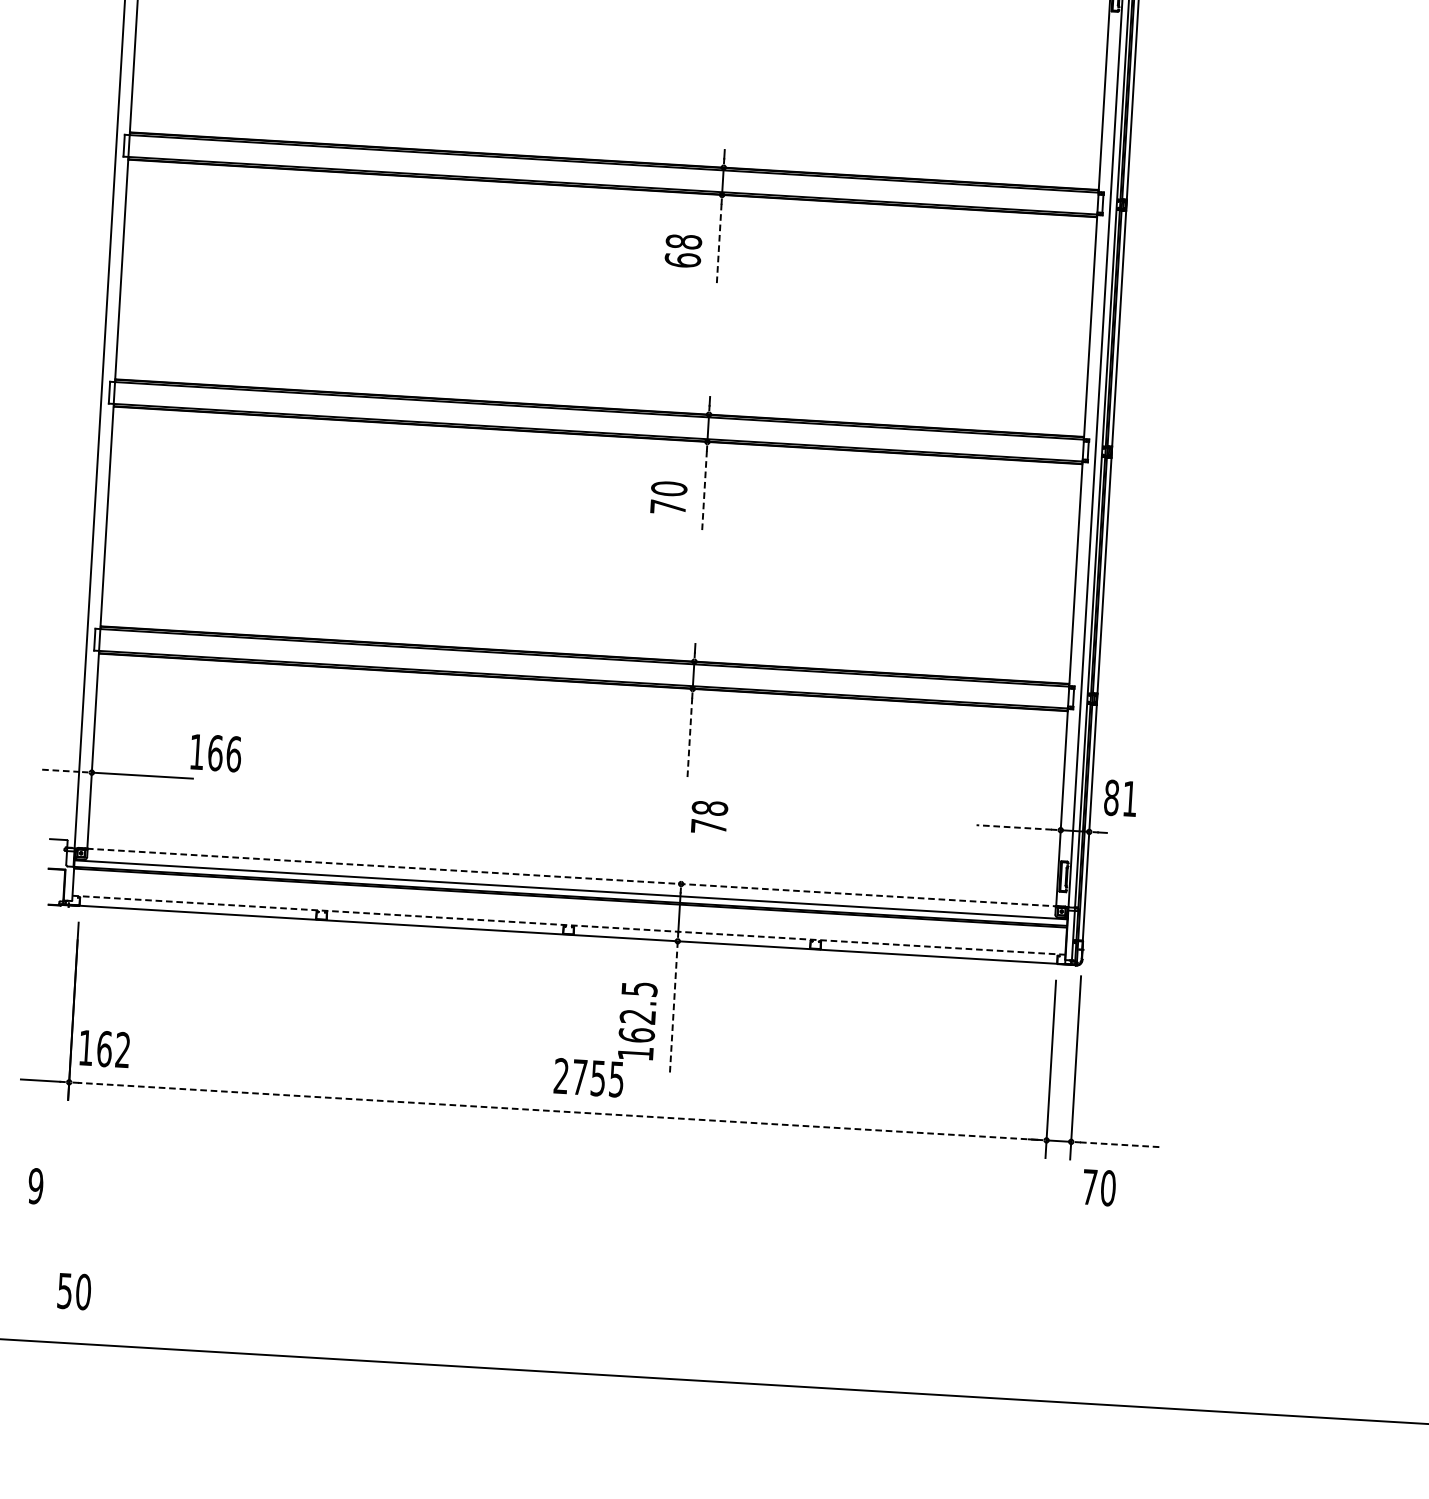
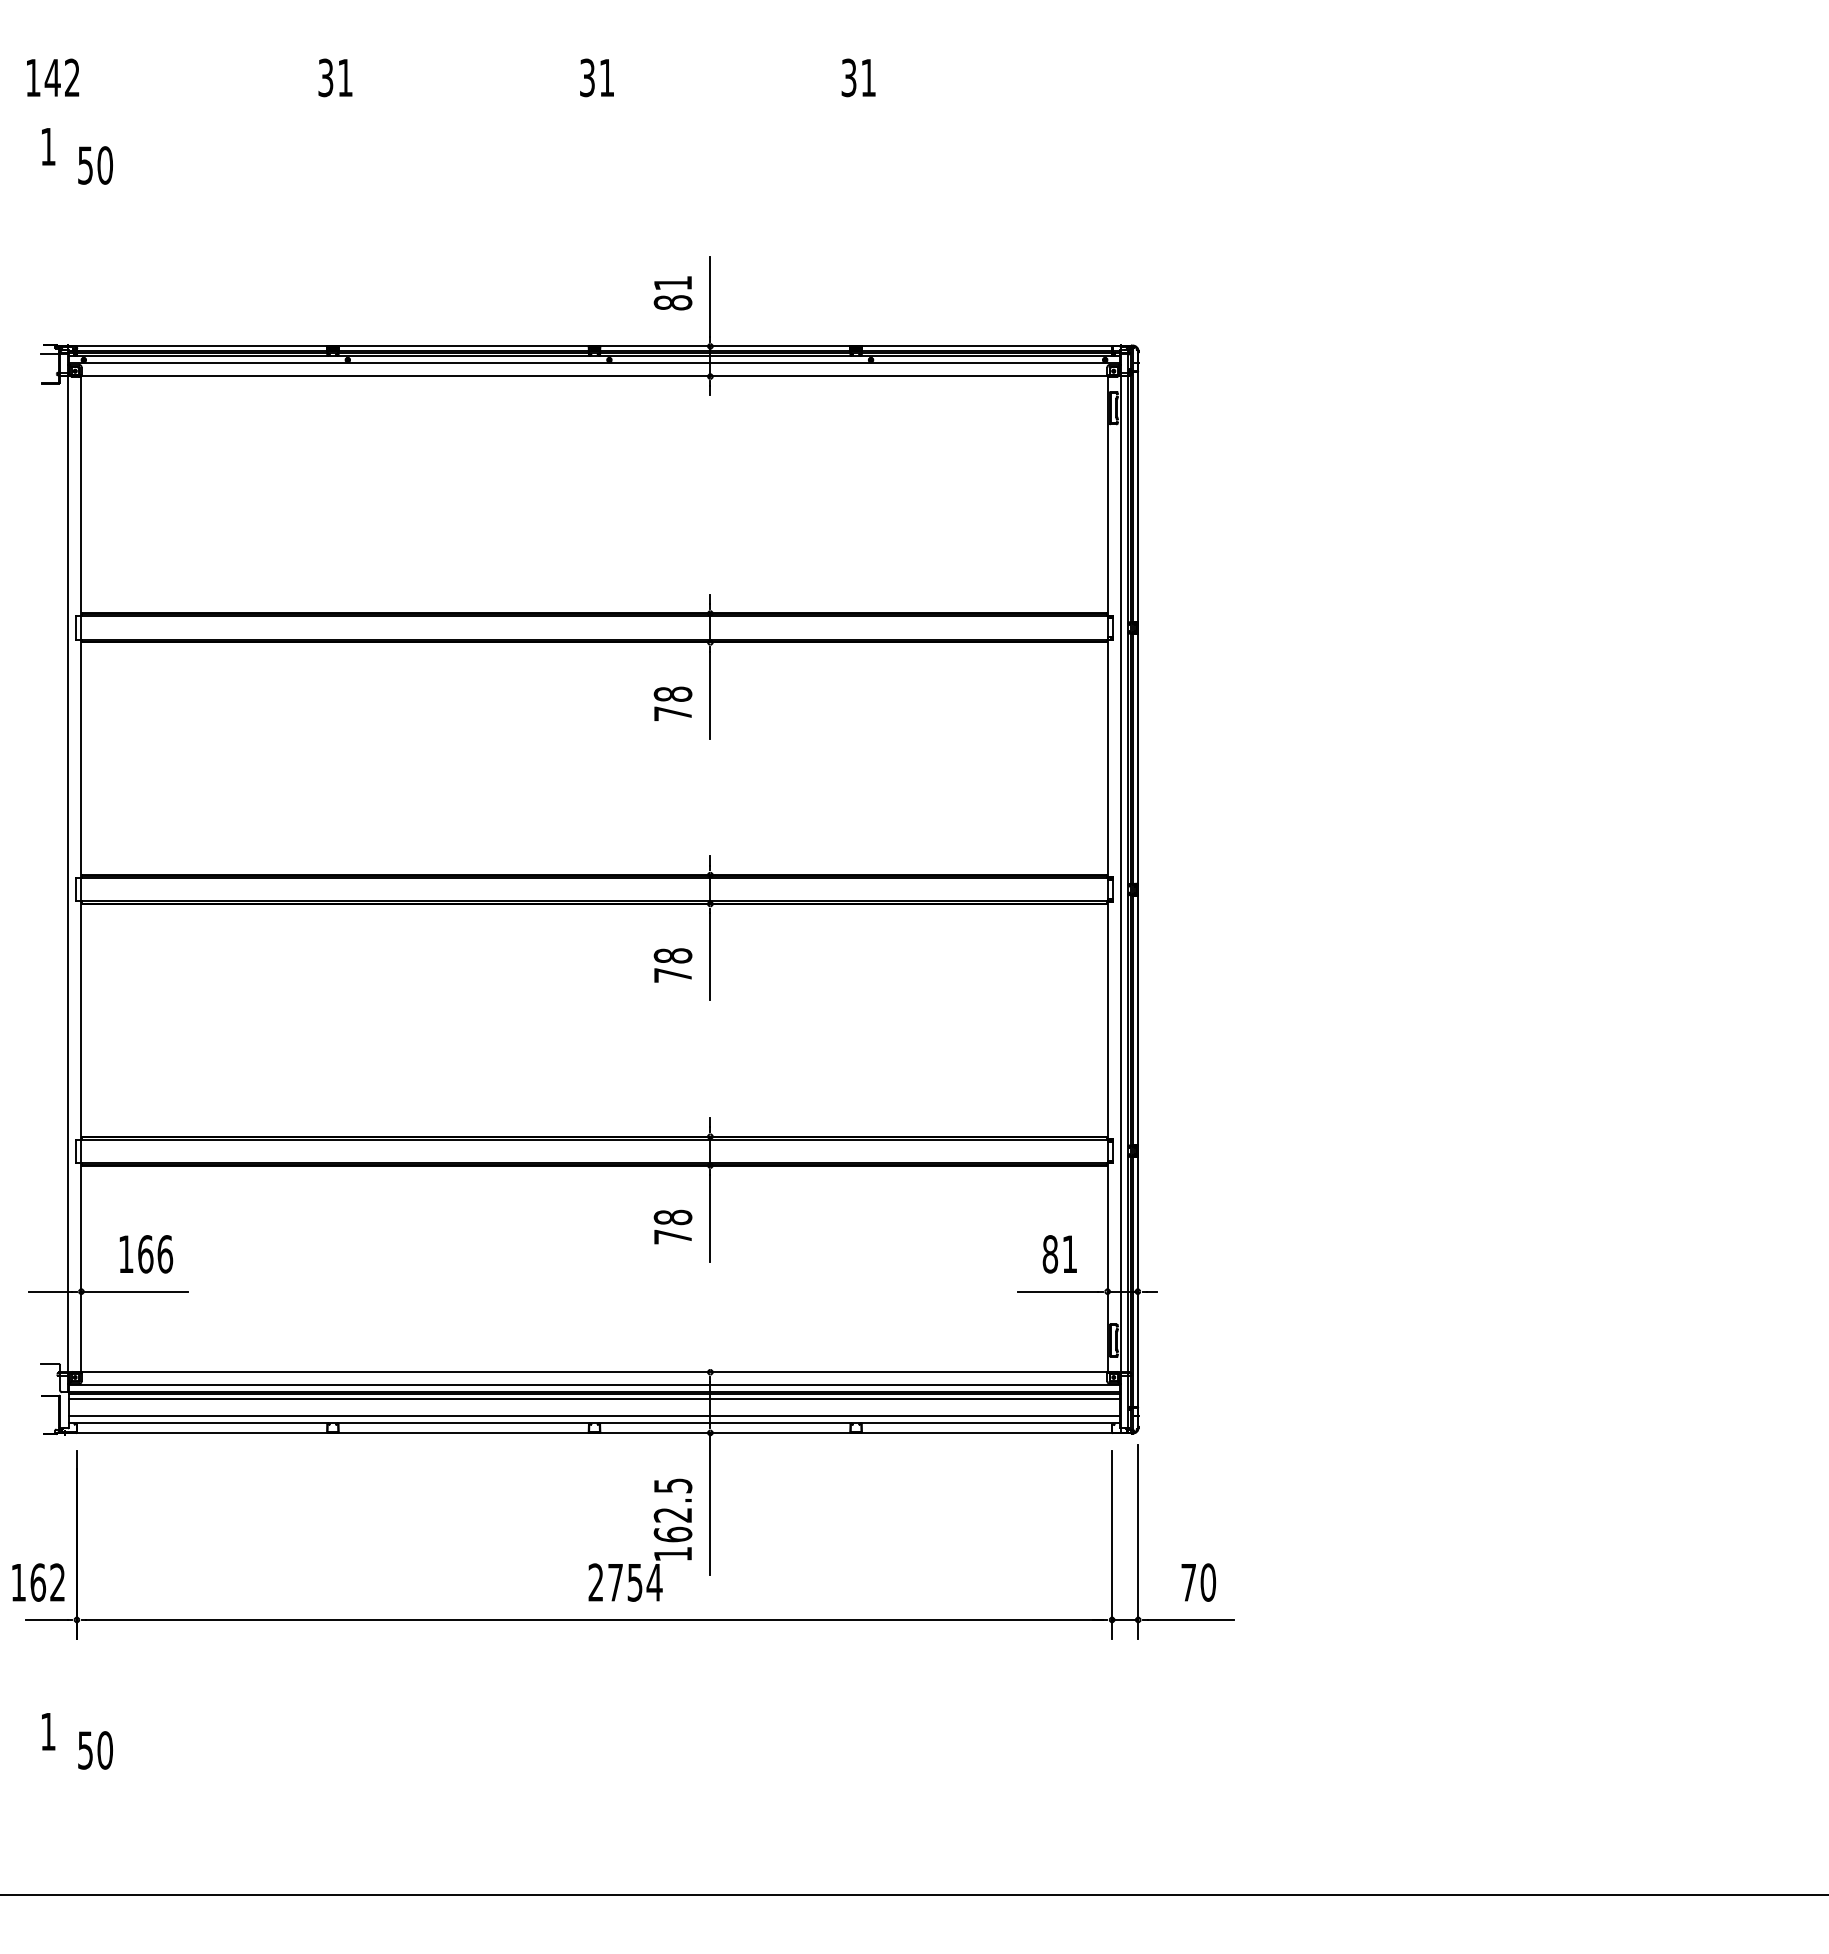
line: (719, 245) -> (710, 695), dashed -> solid
text: (682, 259) -> (672, 713), 68 -> 78
text: (669, 488) -> (673, 955), 70 -> 78
line: (704, 492) -> (710, 957), dashed -> solid
line: (689, 738) -> (710, 1218), dashed -> solid
text: (216, 753) -> (146, 1254), moved
line: (62, 770) -> (50, 1291), dashed -> solid
text: (1120, 798) -> (1059, 1254), moved
text: (708, 816) -> (672, 1226), moved
line: (1014, 827) -> (1058, 1291), dashed -> solid
line: (571, 877) -> (594, 1372), dashed -> solid
line: (570, 903) -> (594, 1399), added
line: (569, 918) -> (594, 1415), added
line: (568, 924) -> (594, 1422), dashed -> solid
line: (673, 1008) -> (710, 1504), dashed -> solid
text: (104, 1048) -> (38, 1582), moved
text: (616, 1079) -> (654, 1582), 2755 -> 2754
line: (557, 1110) -> (594, 1619), dashed -> solid
line: (1121, 1144) -> (1191, 1619), dashed -> solid
text: (35, 1186) -> (47, 1731), 9 -> 1
text: (1099, 1187) -> (1198, 1582), moved
text: (74, 1291) -> (95, 1750), moved

